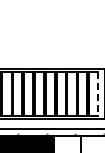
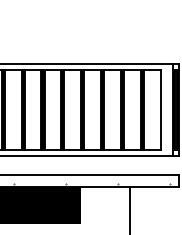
line: (98, 93) -> (161, 109), dashed -> solid

